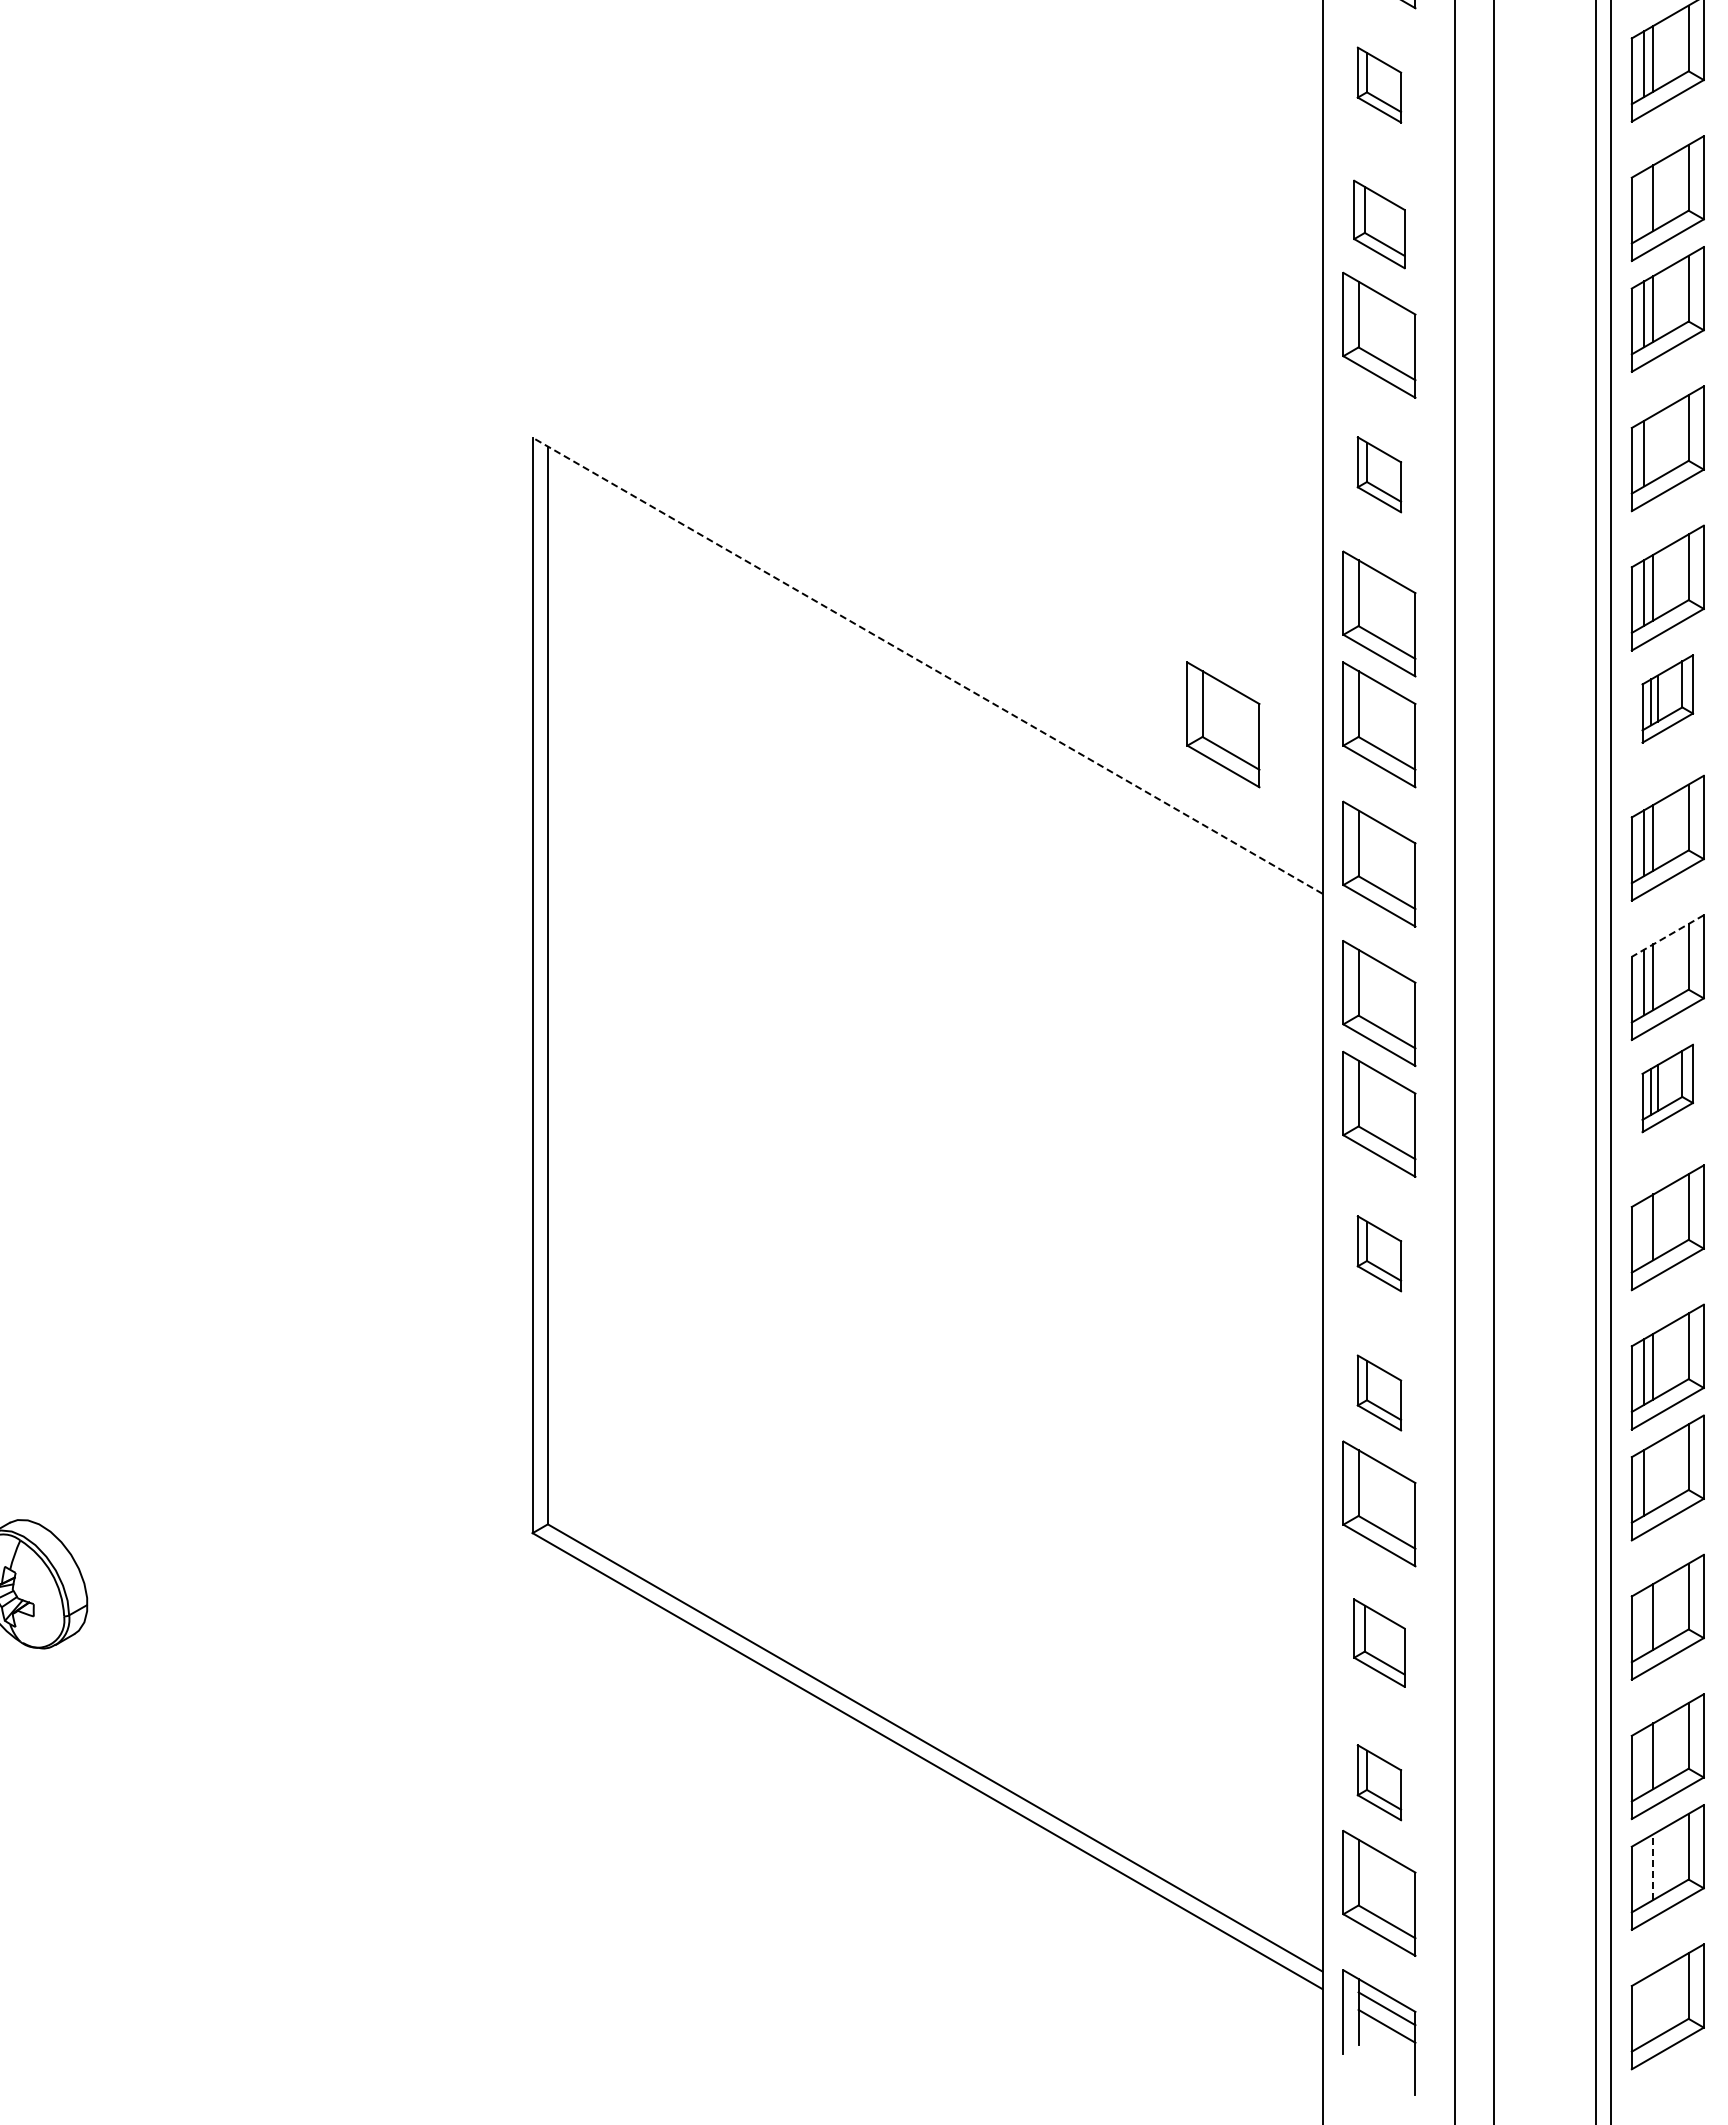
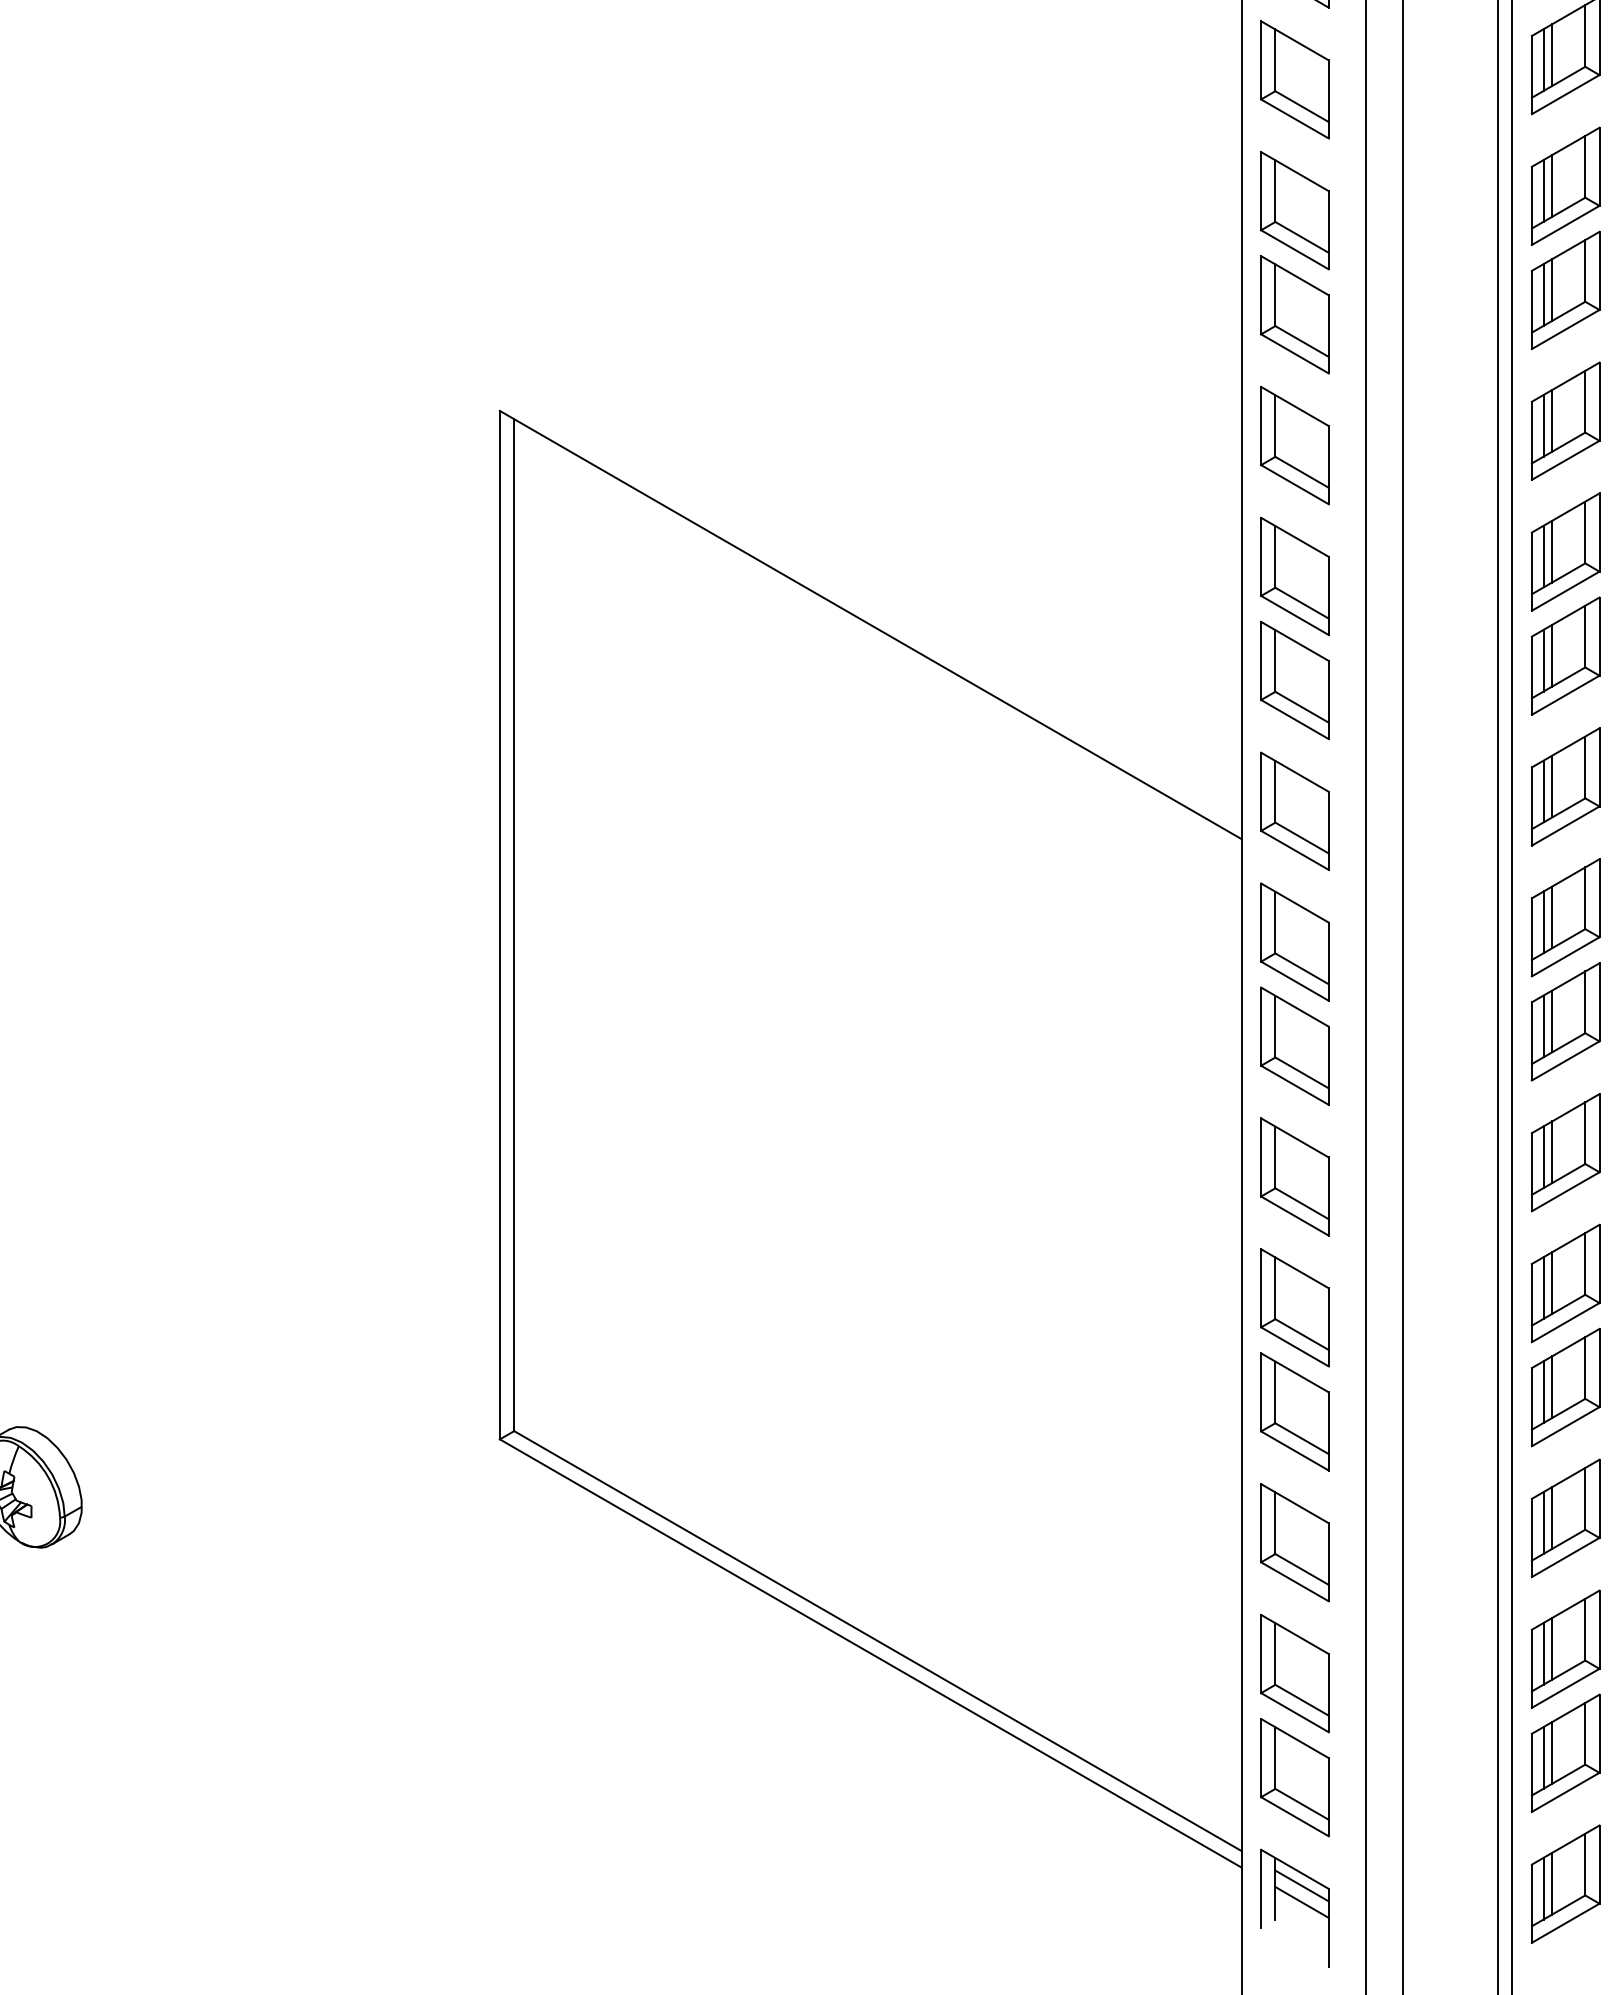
part: (1379, 84) -> (1295, 79), size x1.67
line: (1644, 203) -> (1543, 190), added
part: (1379, 224) -> (1295, 210), size x1.43
line: (1653, 448) -> (1552, 421), added
part: (1379, 474) -> (1295, 445), size x1.67
line: (927, 665) -> (870, 624), dashed -> solid
part: (1667, 698) -> (1565, 655), size x1.43
part: (1223, 724) -> (1148, 680), removed
line: (1667, 936) -> (1565, 879), dashed -> solid
part: (1667, 1088) -> (1565, 1021), size x1.43
line: (1644, 1232) -> (1543, 1157), added
part: (1379, 1253) -> (1295, 1176), size x1.67
part: (1379, 1392) -> (1295, 1307), size x1.67
line: (1653, 1477) -> (1552, 1387), added
line: (1644, 1621) -> (1543, 1522), added
part: (1379, 1642) -> (1295, 1542), size x1.43
line: (1644, 1761) -> (1543, 1653), added
part: (1379, 1782) -> (1295, 1673), size x1.67
line: (1653, 1867) -> (1552, 1753), dashed -> solid
line: (1644, 1872) -> (1543, 1758), added
line: (1653, 2006) -> (1552, 1883), added
line: (1644, 2011) -> (1543, 1888), added

